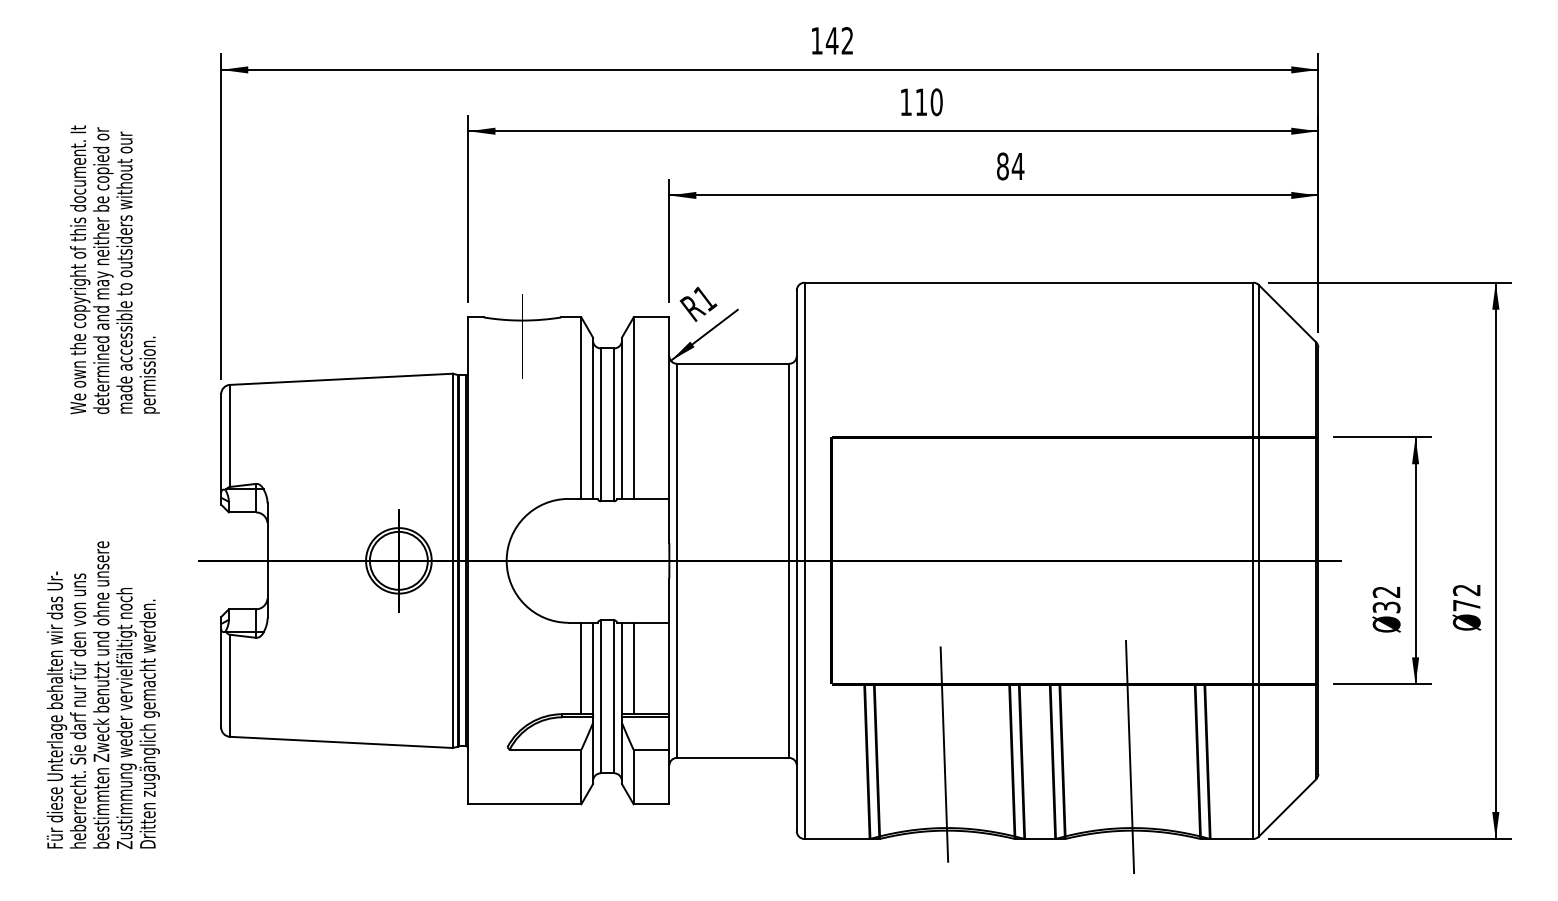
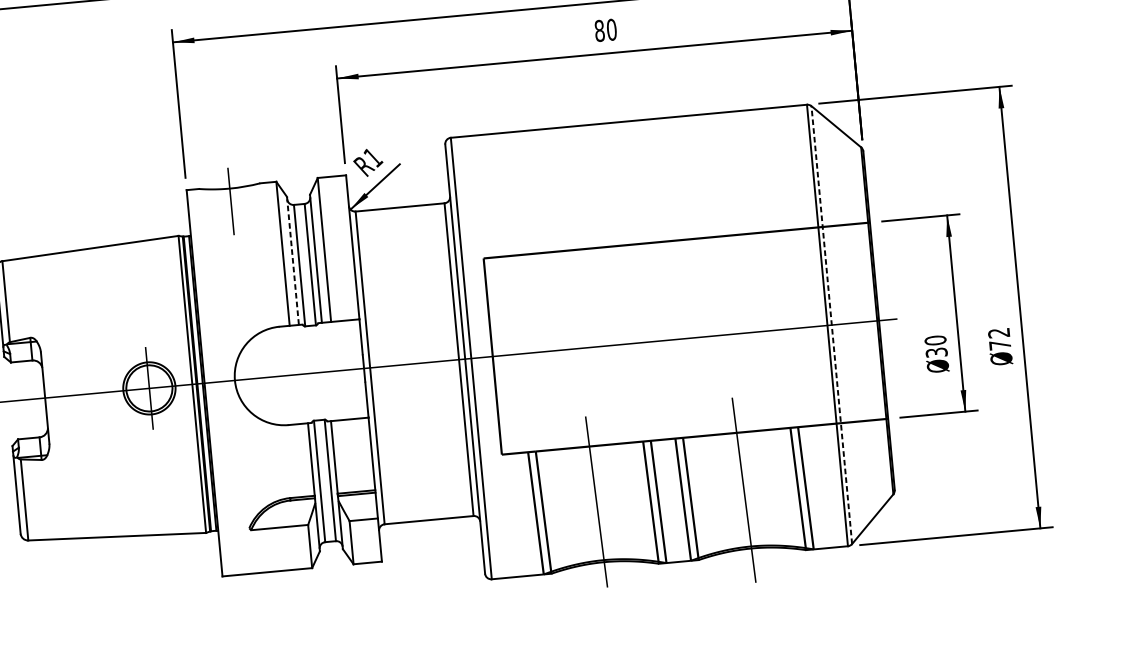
text: (1017, 166) -> (611, 29), 84 -> 80
line: (593, 418) -> (293, 261), solid -> dashed
line: (1258, 560) -> (831, 324), solid -> dashed
text: (1386, 592) -> (935, 340), 32 -> 30
line: (581, 668) -> (302, 460), removed
line: (633, 668) -> (343, 456), removed

